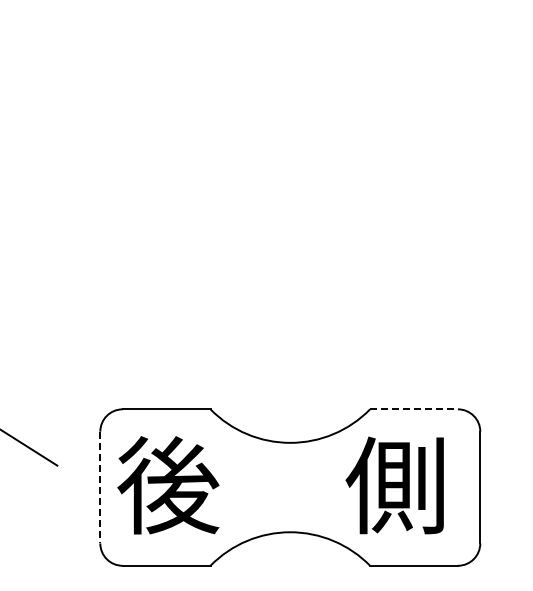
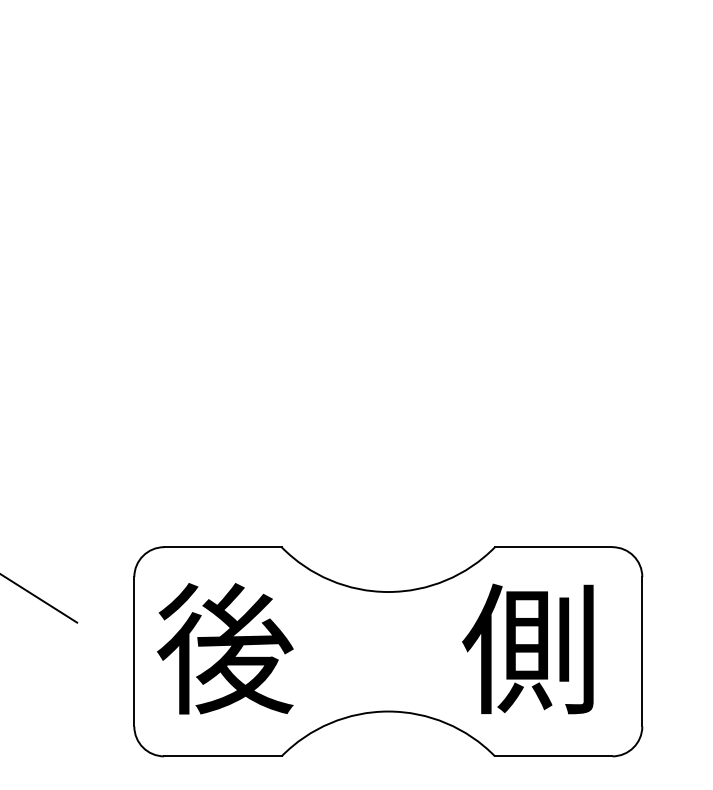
line: (414, 409) -> (554, 547), dashed -> solid
line: (100, 487) -> (134, 651), dashed -> solid

